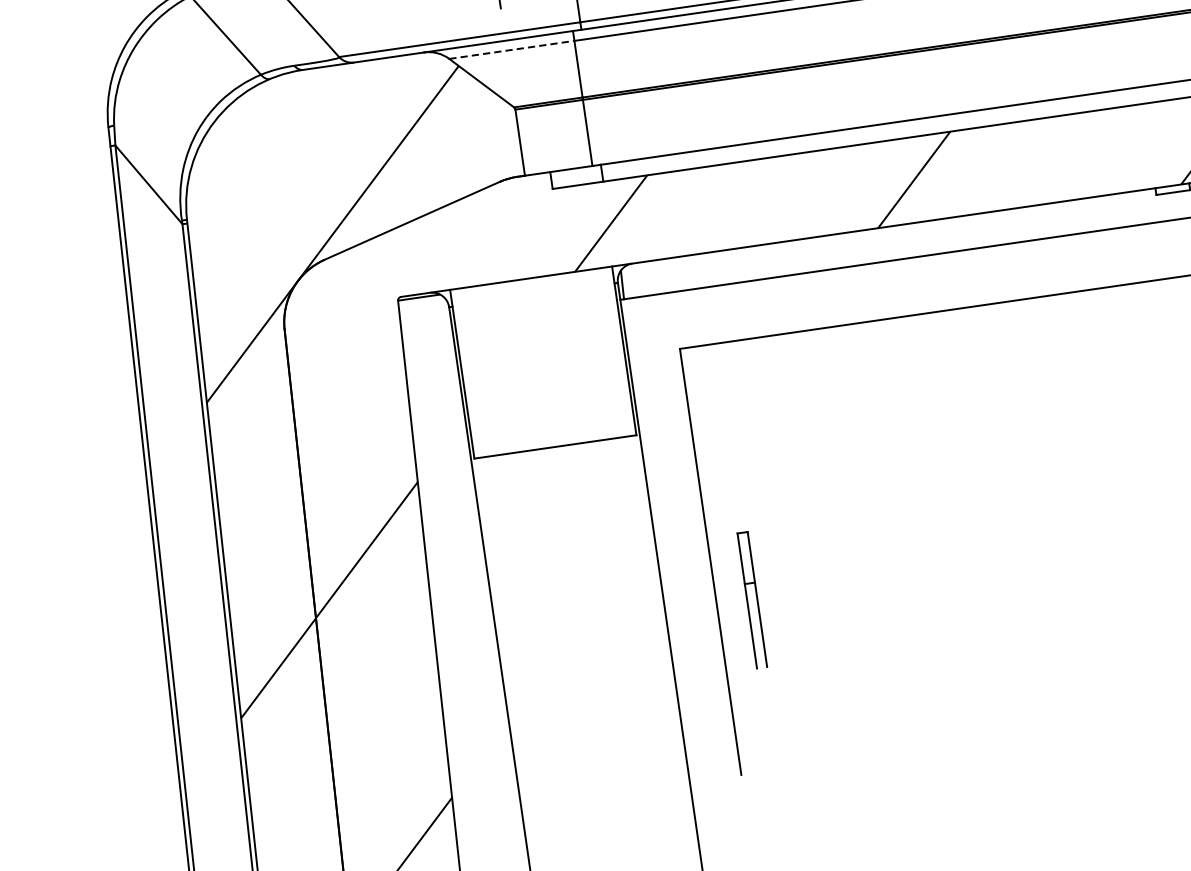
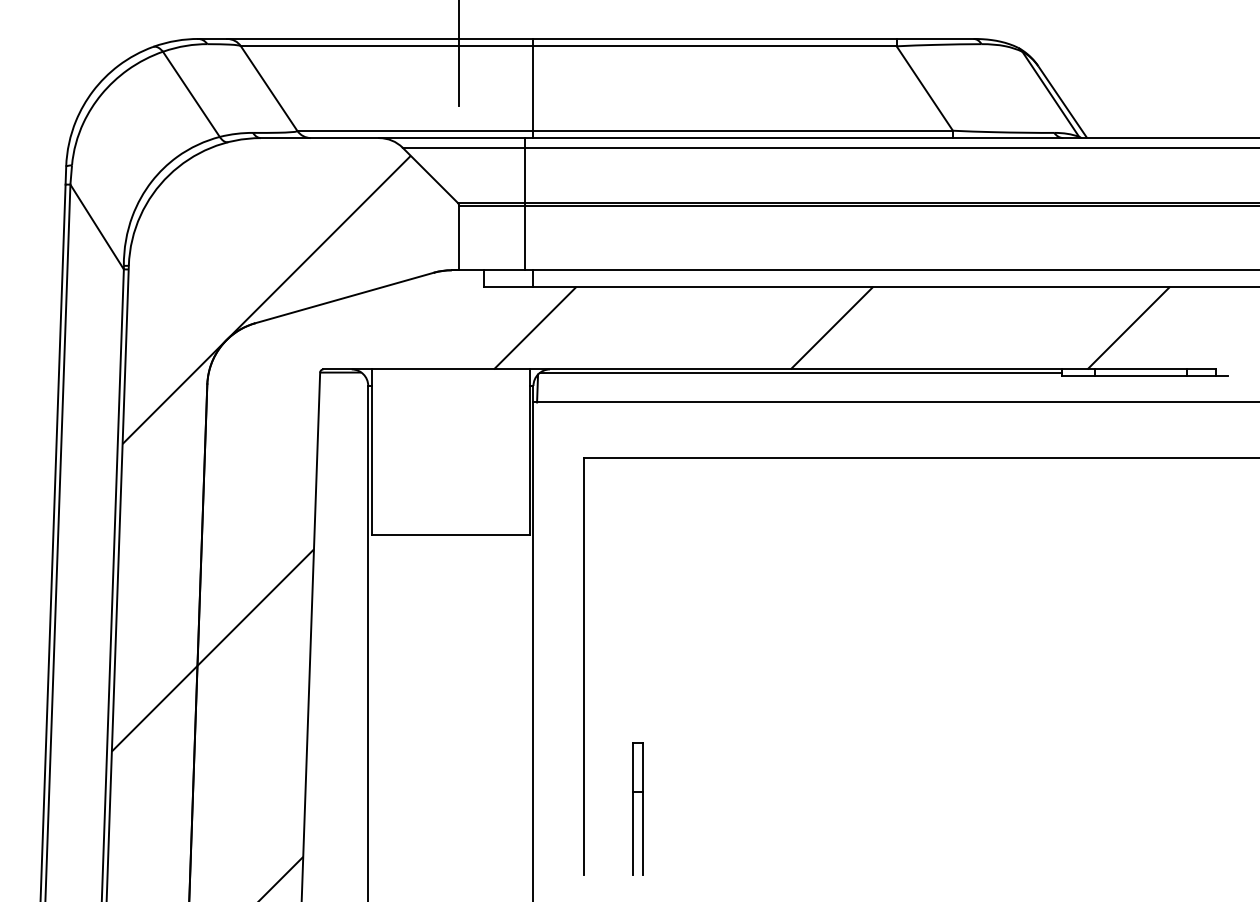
line: (512, 49) -> (464, 147), dashed -> solid
line: (889, 229) -> (801, 372), added
part: (752, 599) -> (637, 808), moved

